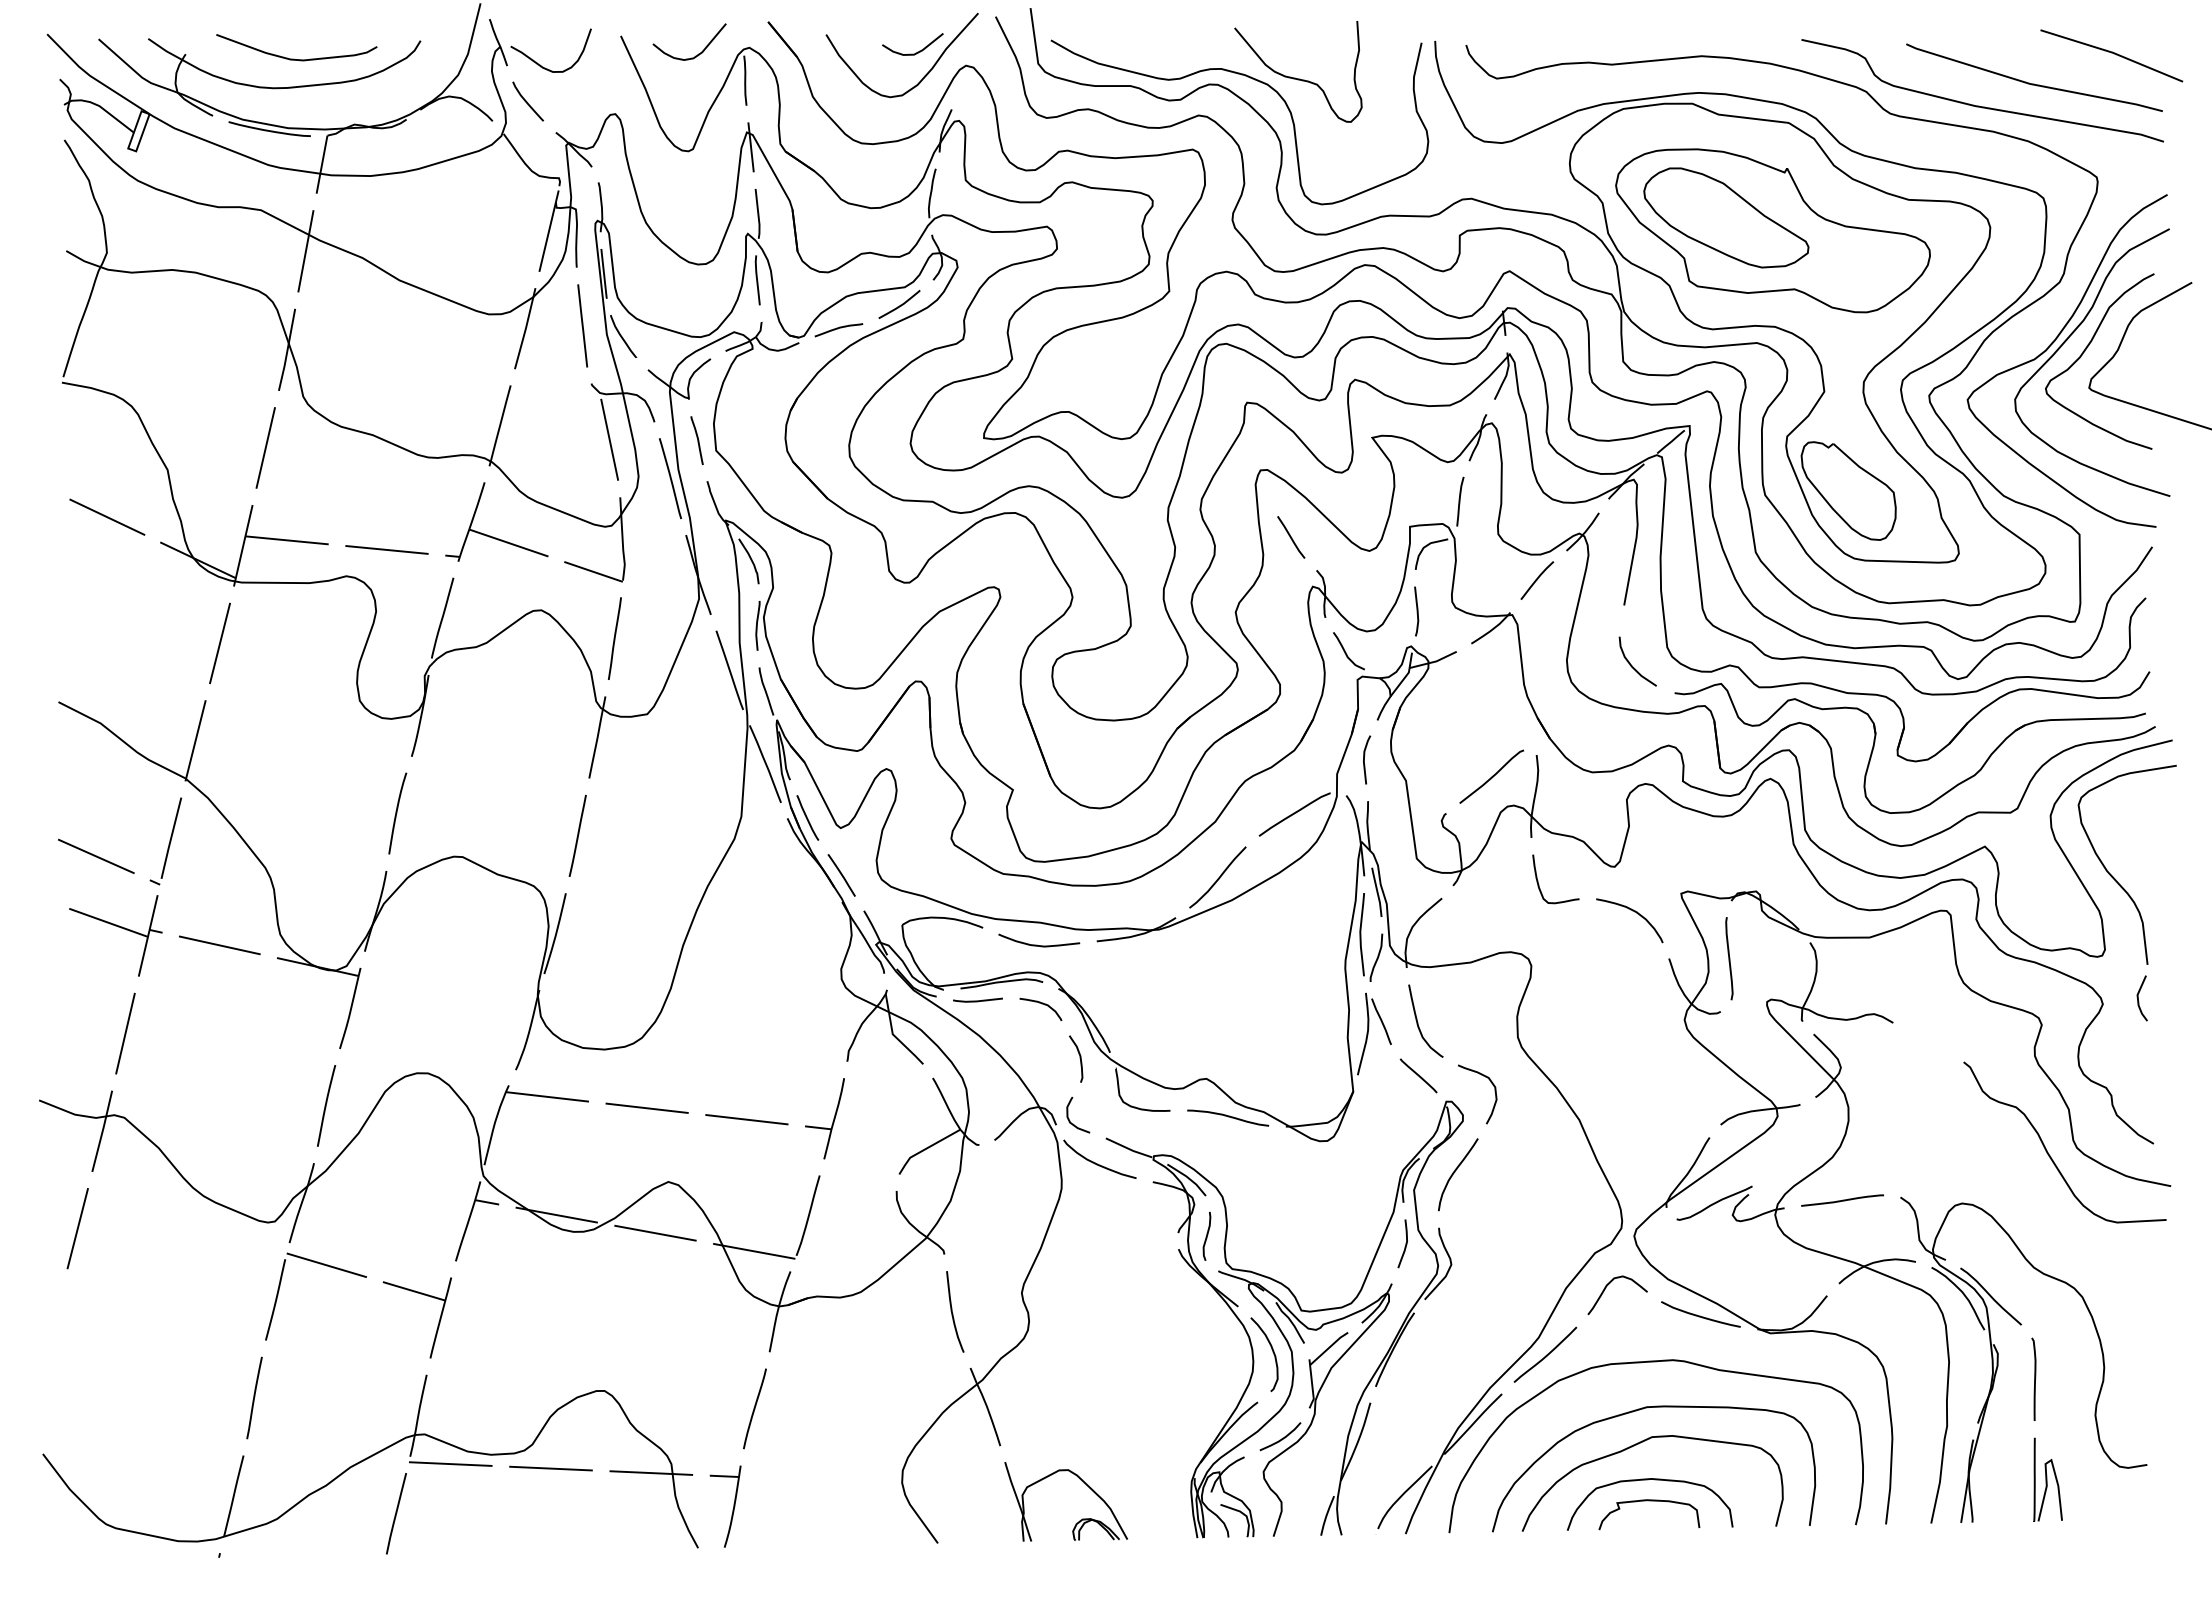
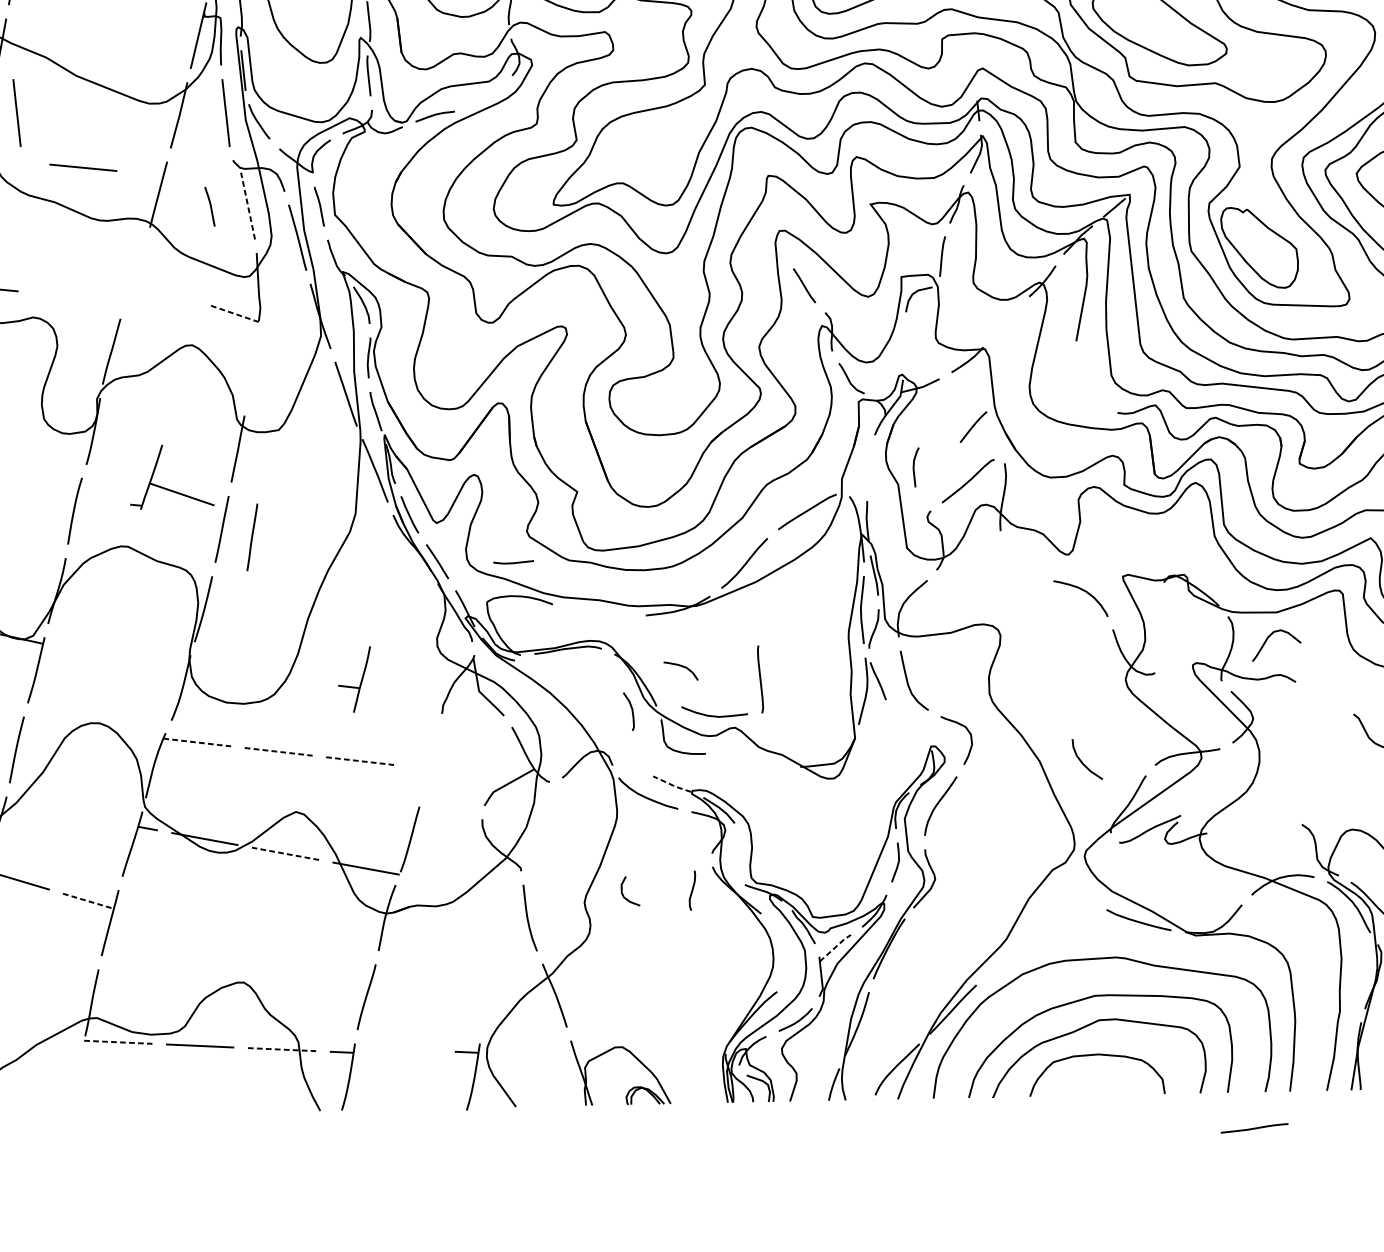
curve: (900, 304) -> (485, 95), removed
line: (326, 325) -> (16, 112), added
line: (609, 439) -> (247, 205), solid -> dashed
curve: (563, 440) -> (210, 206), added
part: (490, 535) -> (167, 488), moved
line: (386, 549) -> (83, 167), moved
line: (593, 571) -> (234, 313), solid -> dashed
curve: (1537, 580) -> (973, 427), moved
curve: (1416, 611) -> (906, 346), removed
line: (614, 638) -> (252, 537), moved
curve: (1632, 665) -> (1083, 762), moved
curve: (1364, 759) -> (914, 467), moved
curve: (1539, 884) -> (1007, 569), removed
curve: (1037, 944) -> (713, 715), moved
curve: (1729, 958) -> (760, 679), moved
curve: (977, 1000) -> (513, 562), moved
curve: (1041, 1004) -> (681, 667), moved
line: (1418, 1075) -> (908, 725), removed
line: (547, 1096) -> (197, 742), solid -> dashed
line: (647, 1108) -> (278, 751), solid -> dashed
curve: (1228, 1117) -> (753, 759), removed
curve: (1069, 1118) -> (623, 894), moved
line: (746, 1119) -> (359, 760), solid -> dashed
part: (832, 1121) -> (360, 681), moved
line: (1128, 1148) -> (671, 784), solid -> dashed
line: (1842, 1200) -> (1254, 1128), moved
line: (655, 1233) -> (285, 854), solid -> dashed
curve: (1206, 1235) -> (692, 889), moved
curve: (1606, 1288) -> (1267, 640), moved
line: (414, 1291) -> (88, 901), solid -> dashed
line: (1329, 1347) -> (835, 947), solid -> dashed
curve: (1272, 1352) -> (789, 951), removed
curve: (1546, 1354) -> (1012, 952), removed
line: (450, 1464) -> (118, 1042), solid -> dashed
line: (651, 1473) -> (282, 1049), solid -> dashed
part: (1649, 1501) -> (1096, 1072), removed
part: (885, 1509) -> (473, 1079), added
line: (396, 1513) -> (74, 1082), removed

